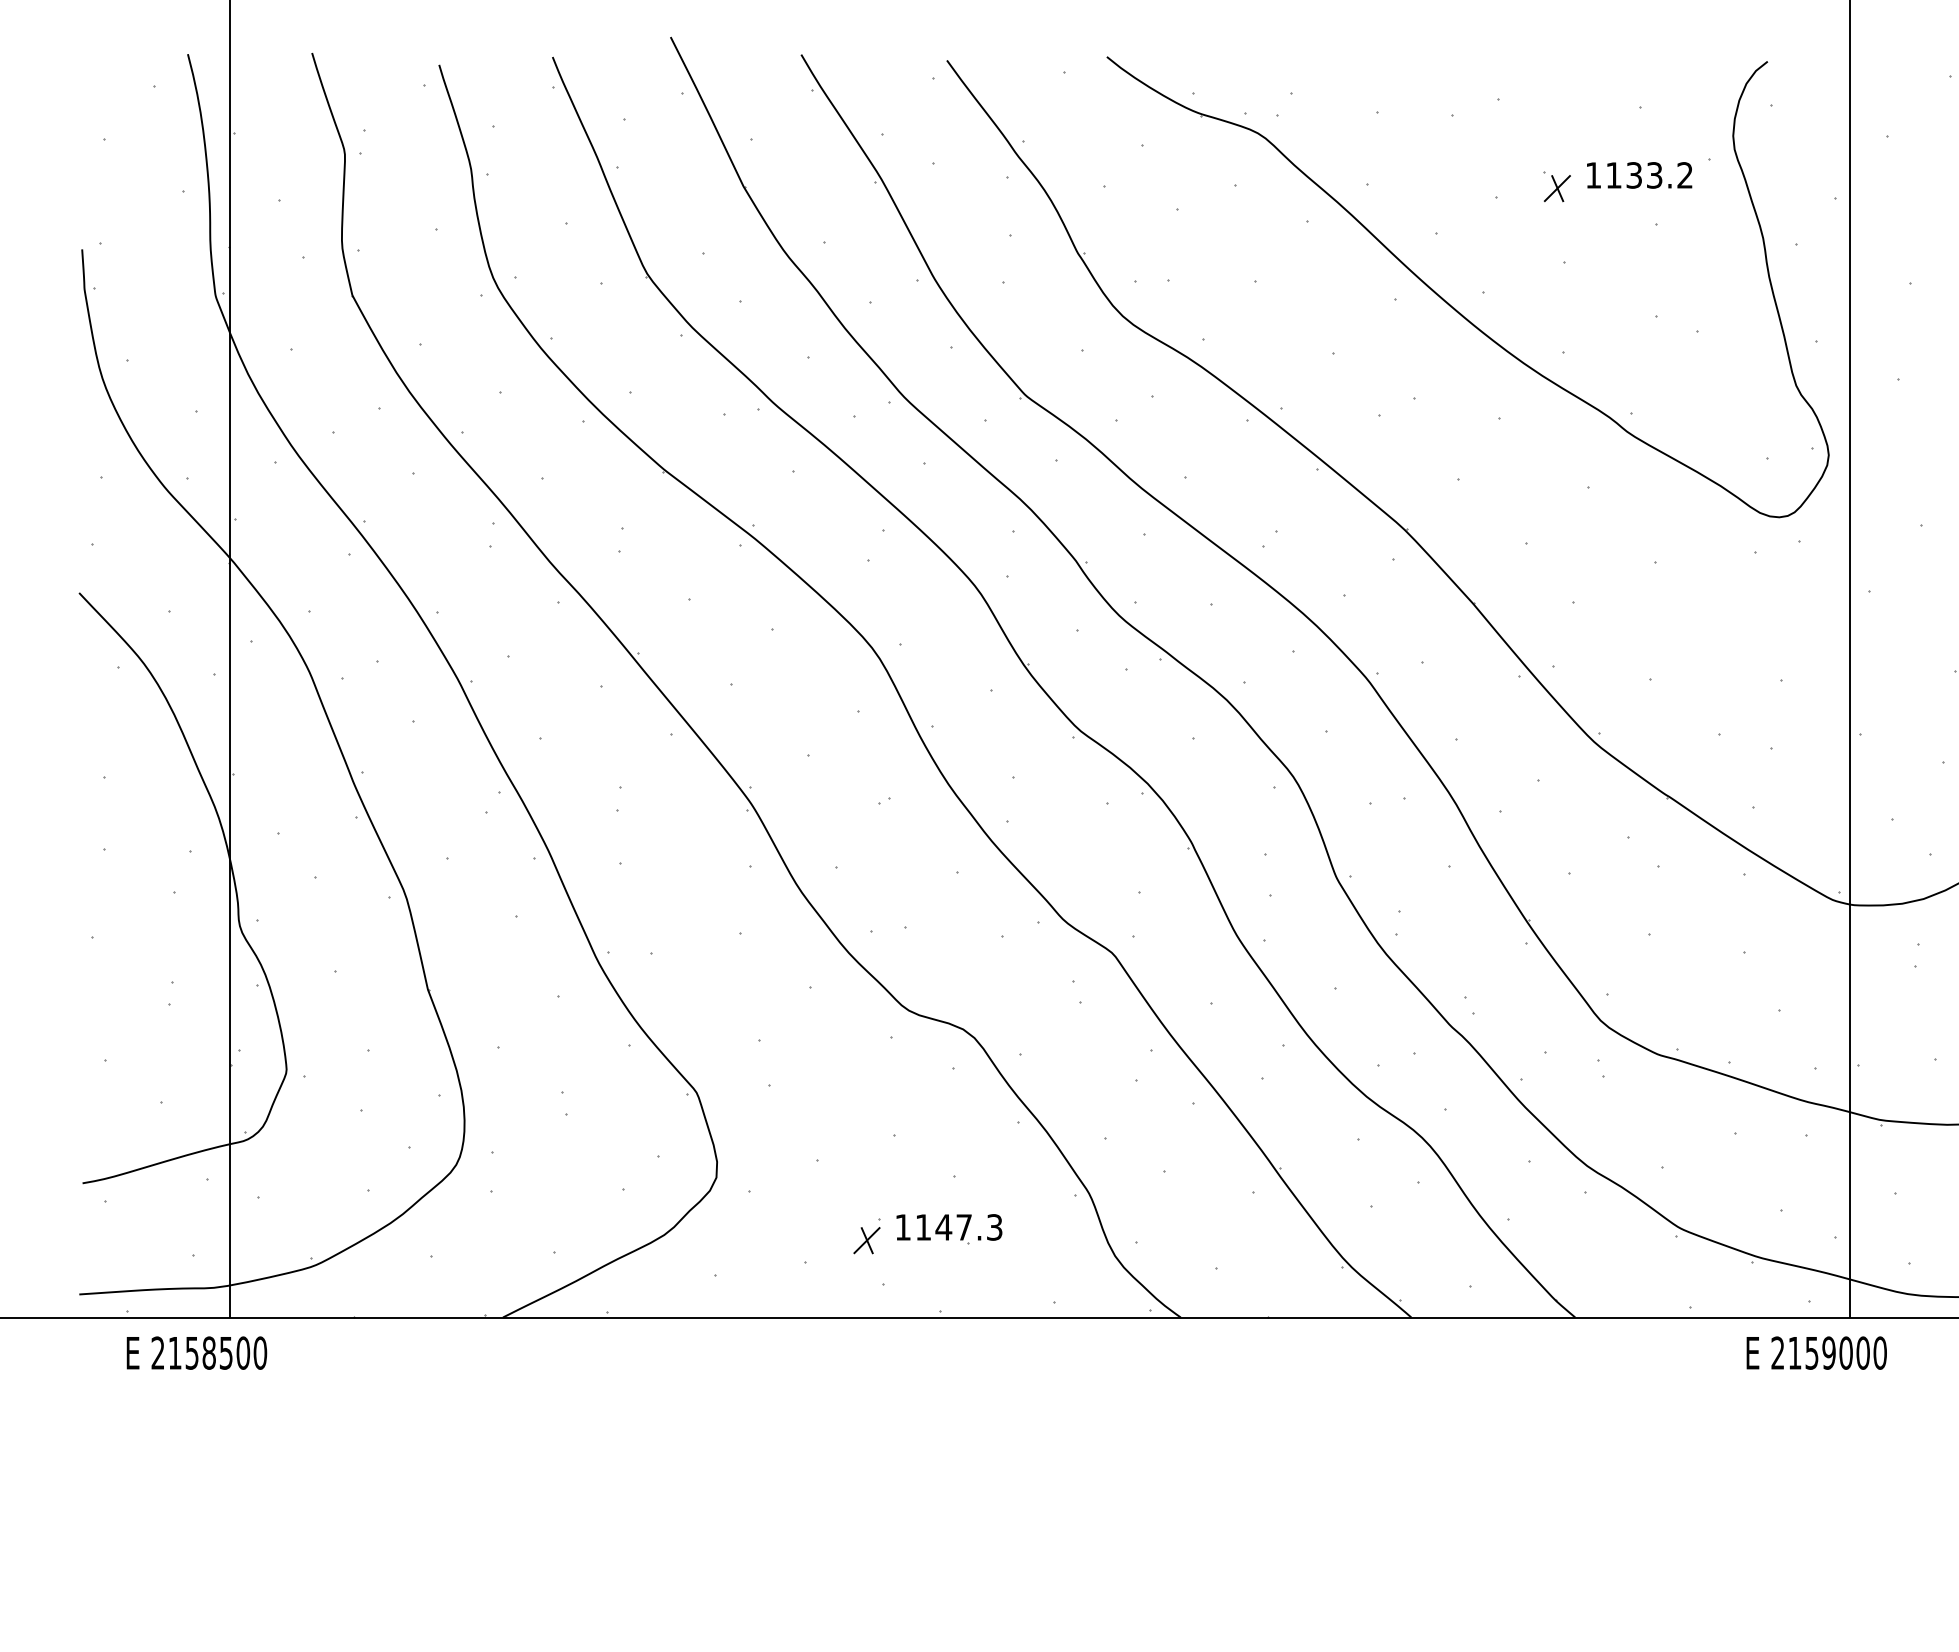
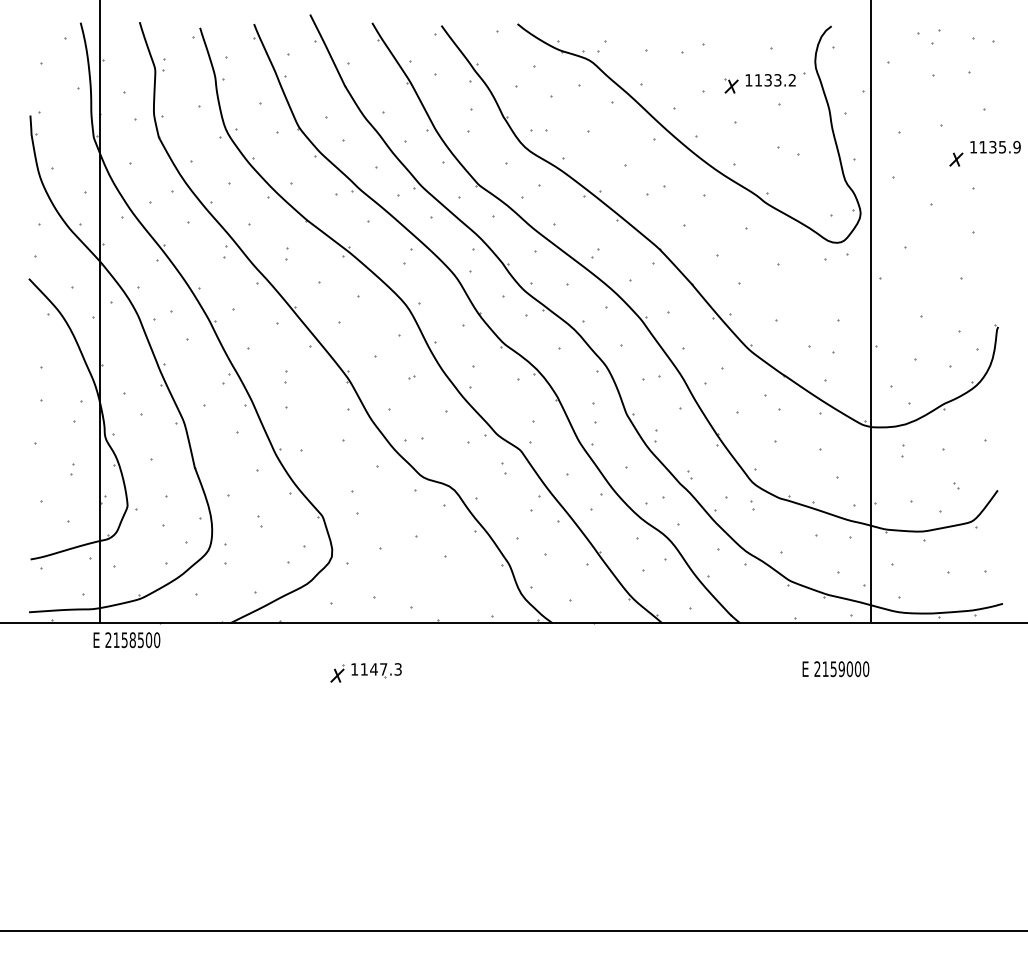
part: (925, 1233) -> (365, 672), moved
text: (195, 1353) -> (126, 640), moved
text: (1815, 1353) -> (835, 669), moved

